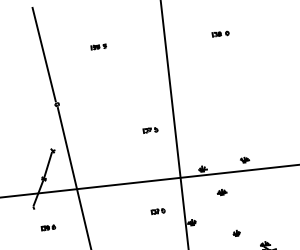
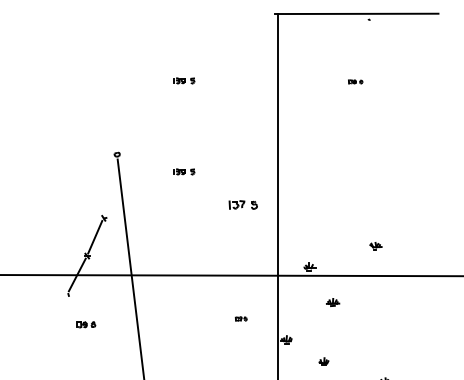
part: (220, 33) -> (355, 81), size x0.6
line: (43, 54) -> (106, 82), removed
part: (106, 111) -> (184, 171), added
part: (150, 130) -> (242, 204), size x1.4
part: (244, 160) -> (375, 246), moved
part: (158, 211) -> (241, 318), size x0.6
part: (236, 233) -> (323, 361), moved

